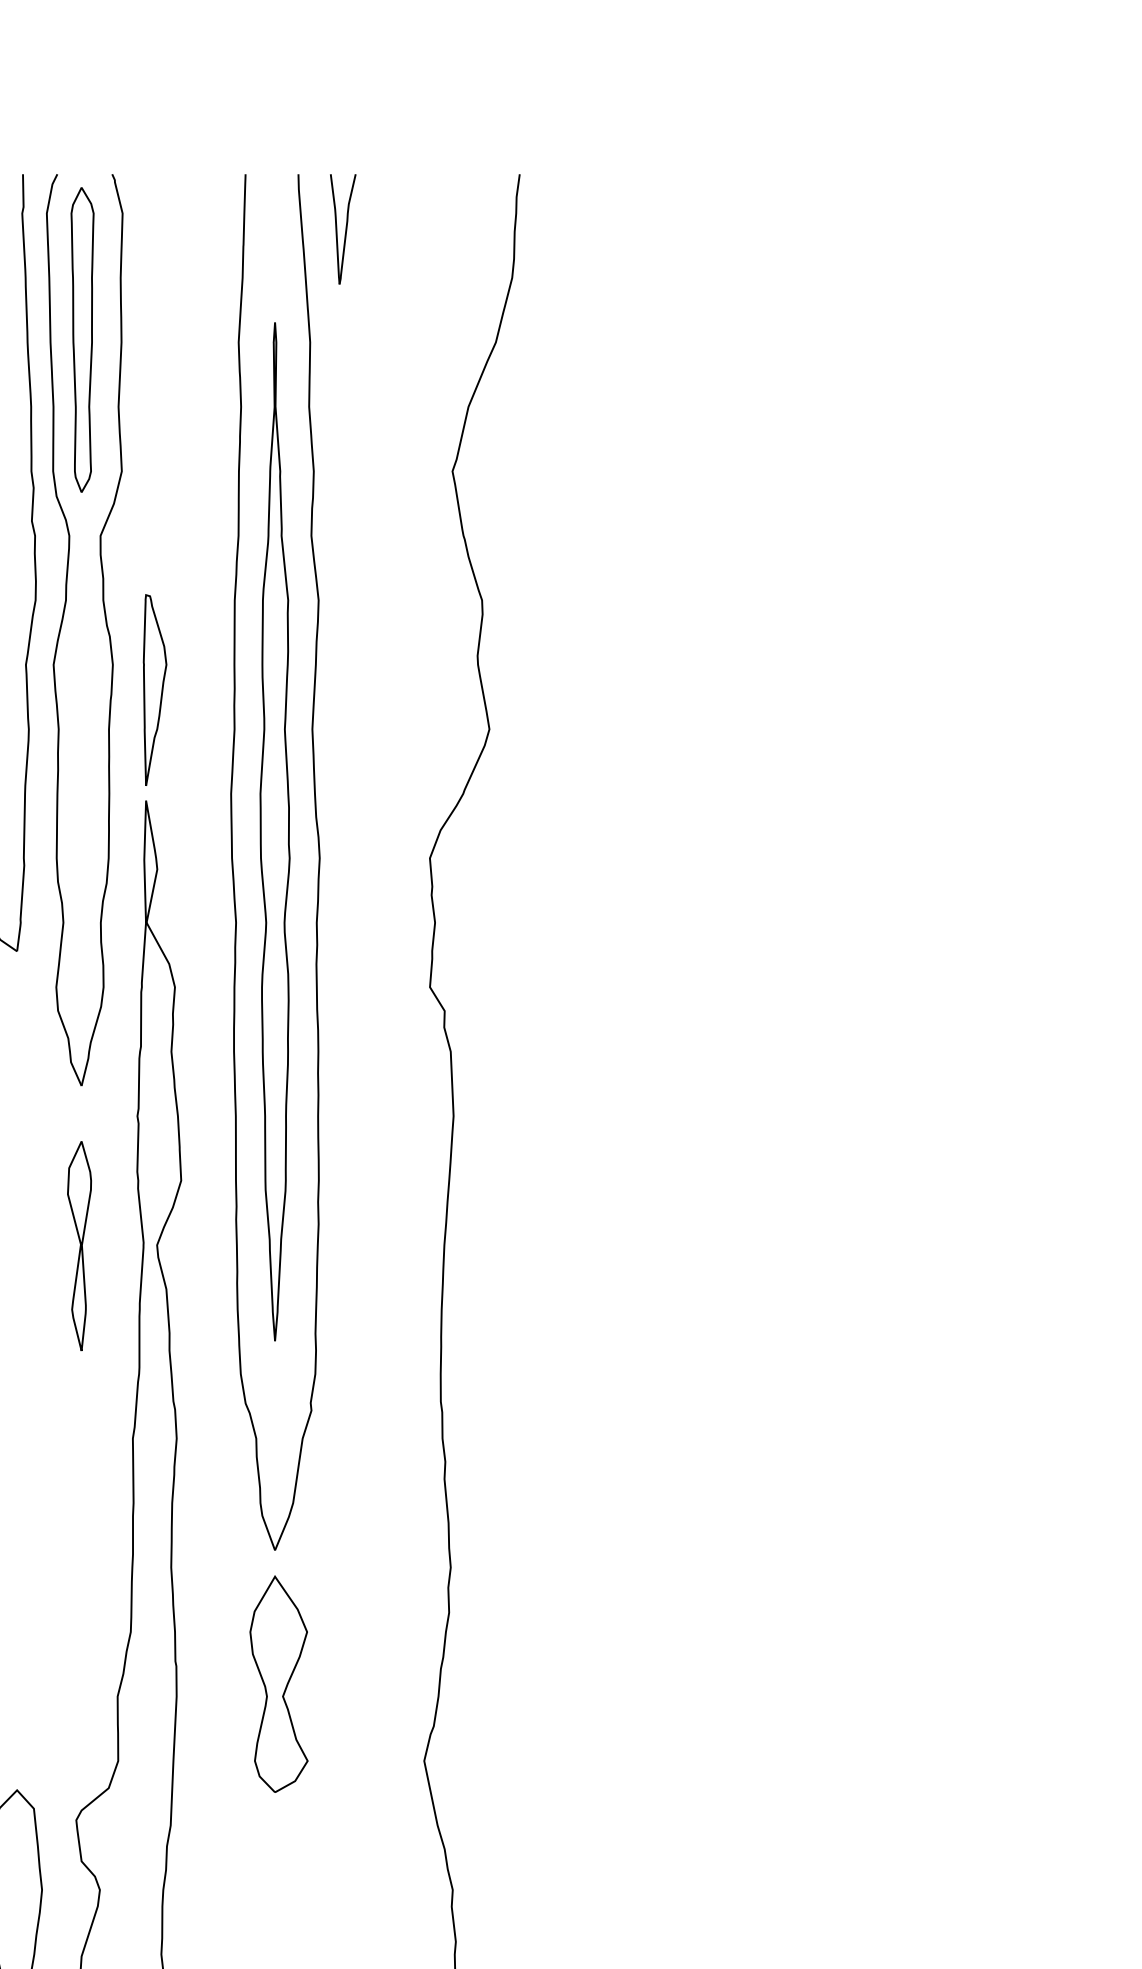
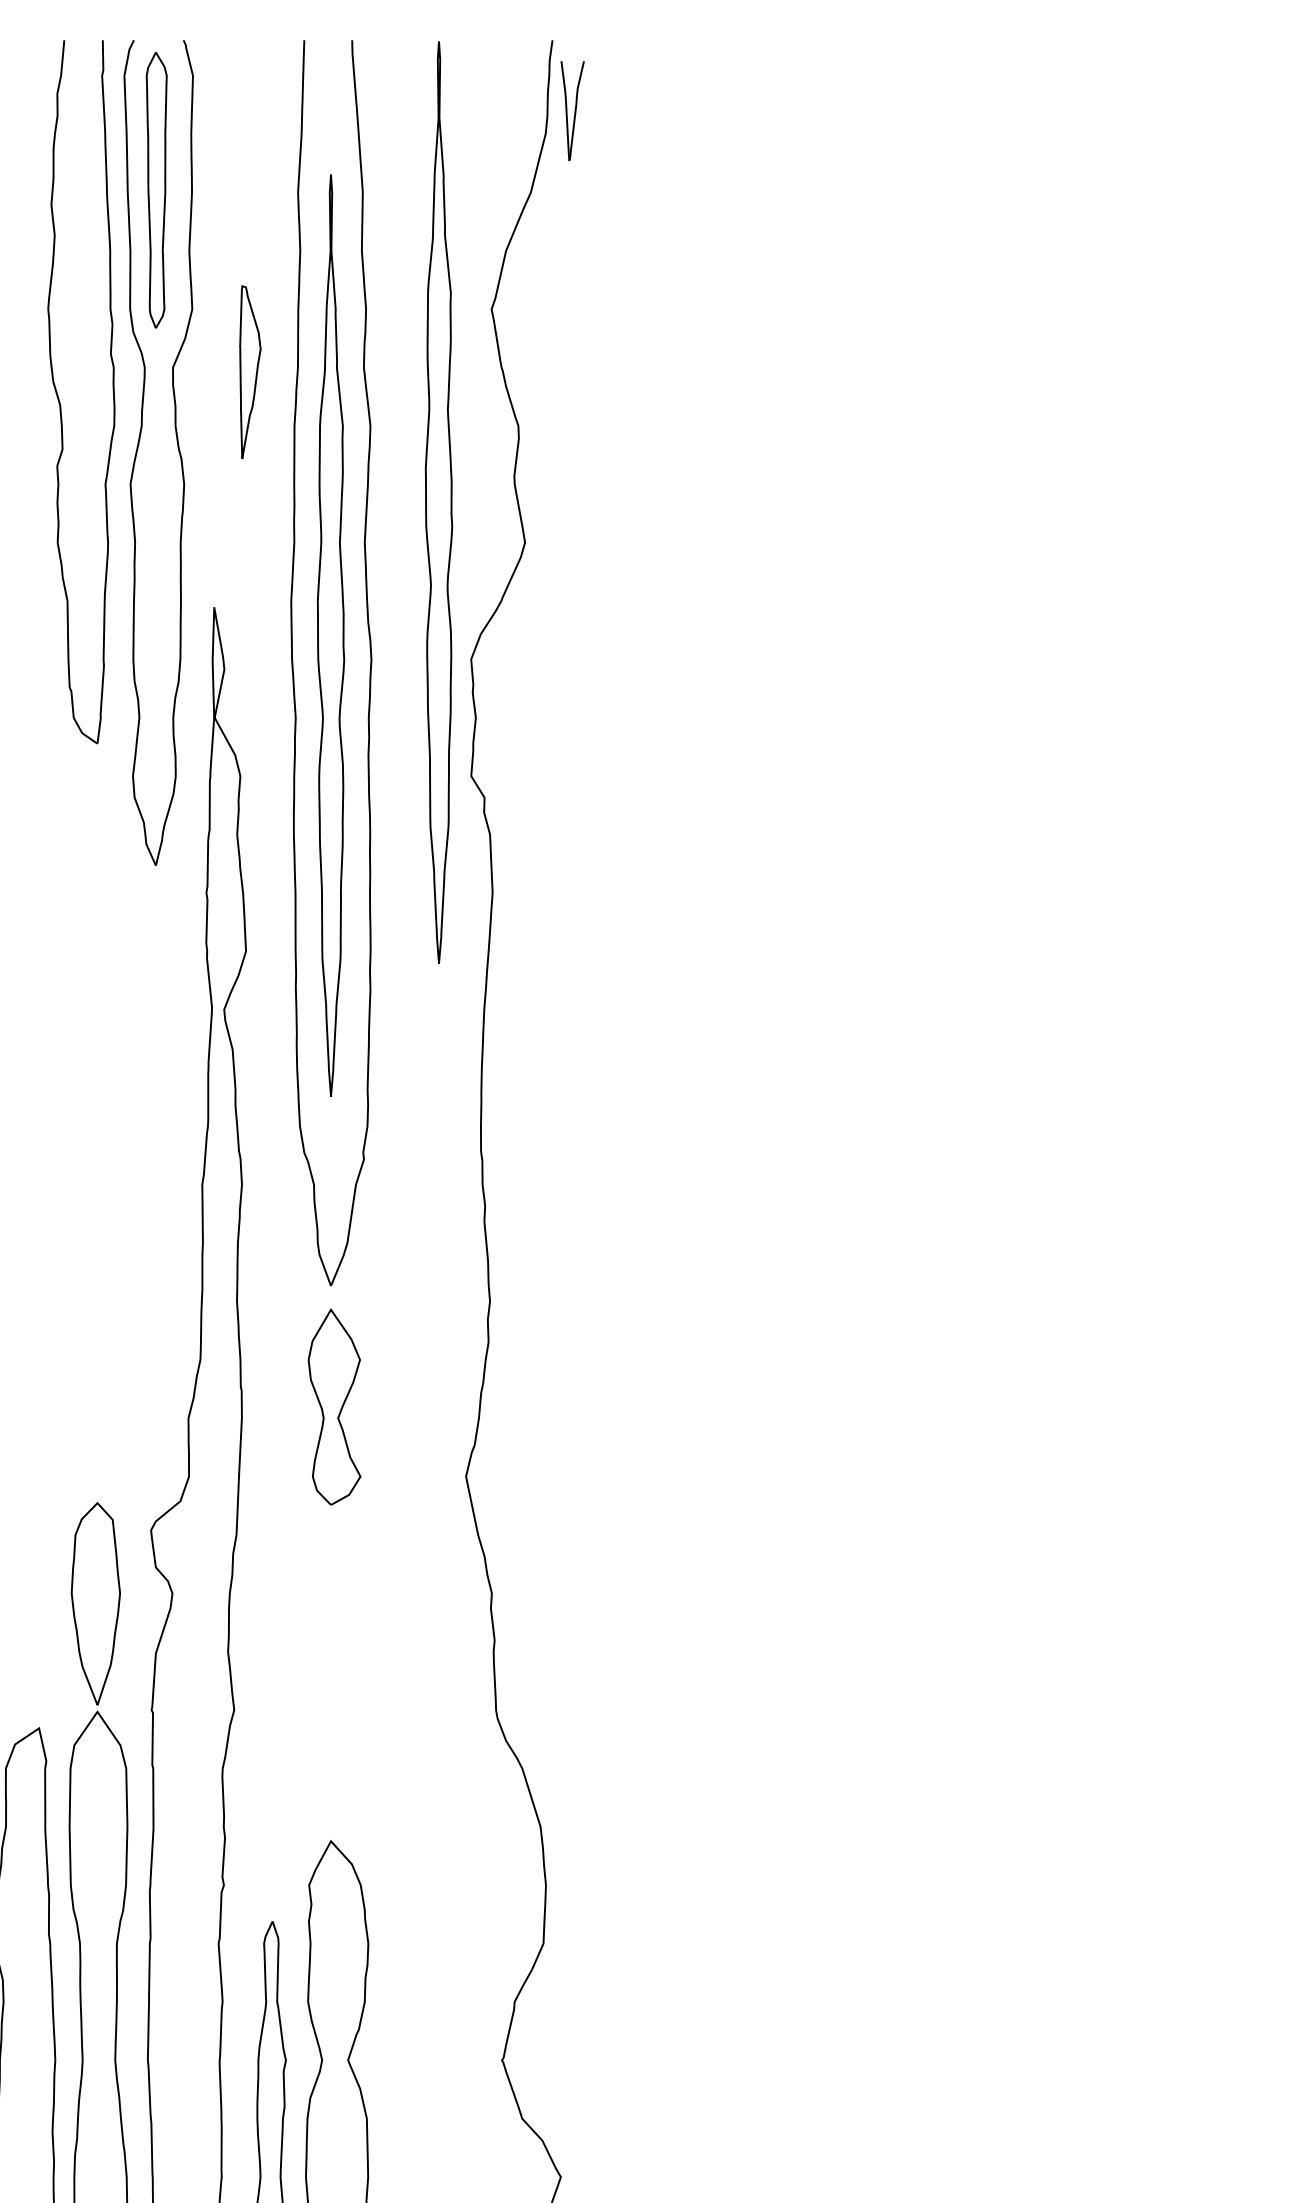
part: (343, 228) -> (572, 110), moved
part: (393, 684) -> (438, 502), added
part: (155, 689) -> (250, 371), moved
part: (78, 1246) -> (153, 1010), removed

